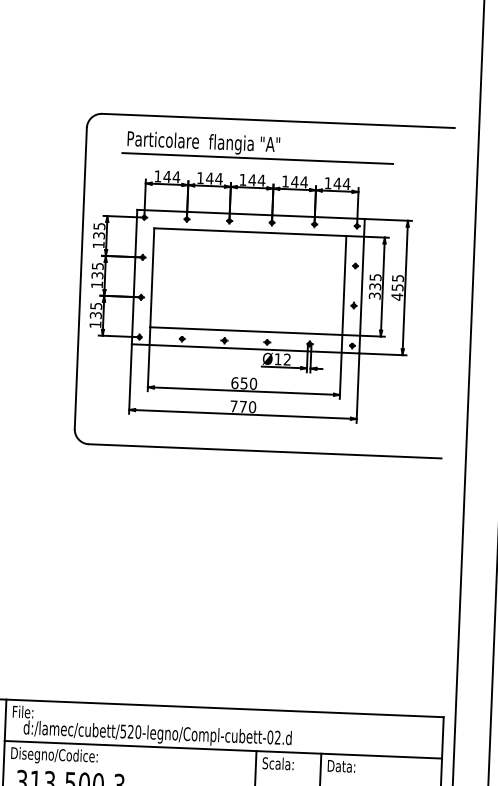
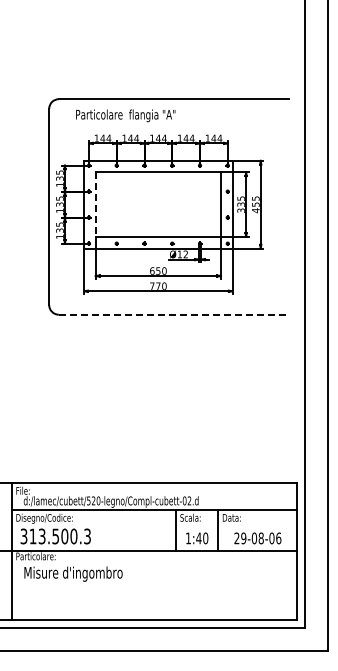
line: (258, 158) -> (161, 124), removed
line: (151, 279) -> (95, 205), solid -> dashed
line: (264, 450) -> (173, 314), solid -> dashed

